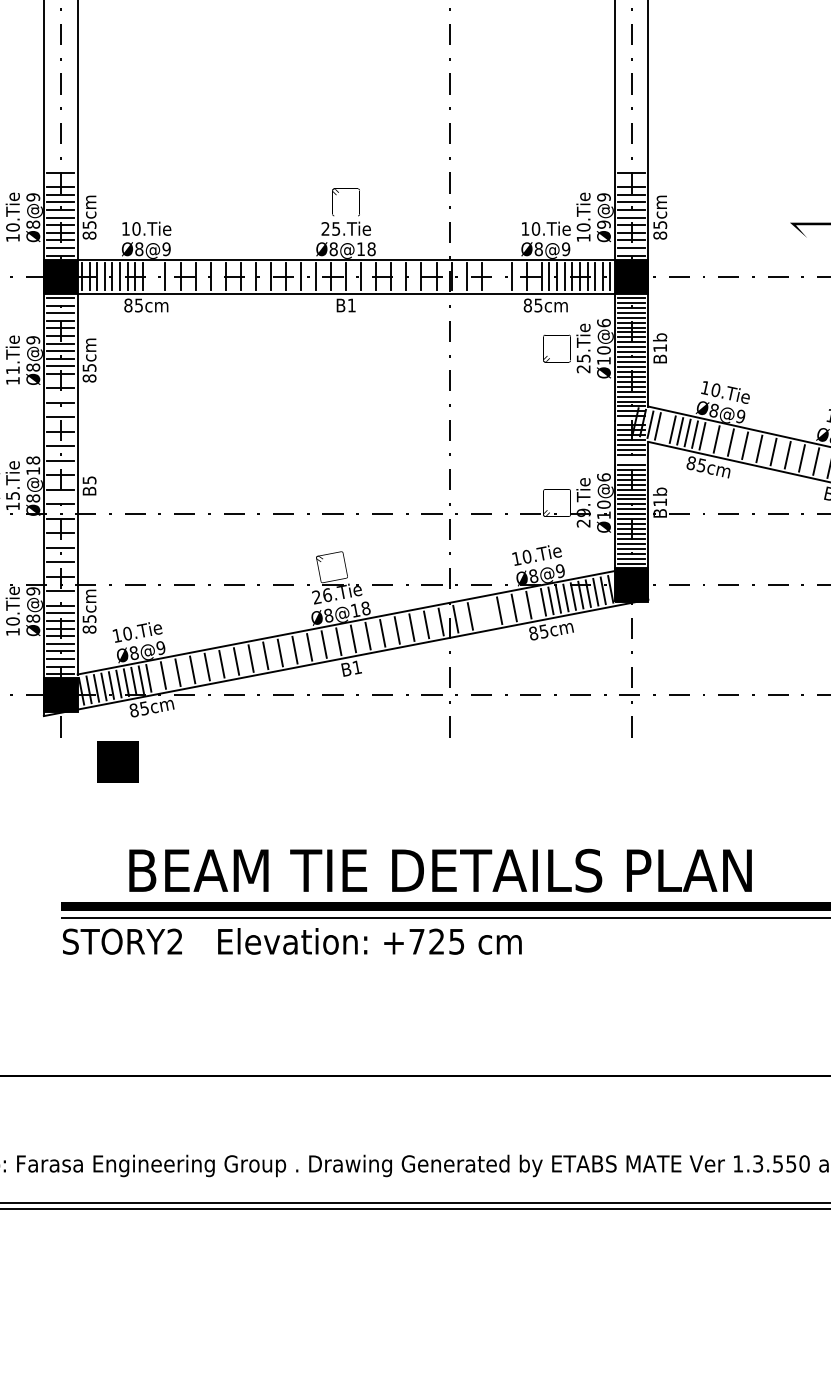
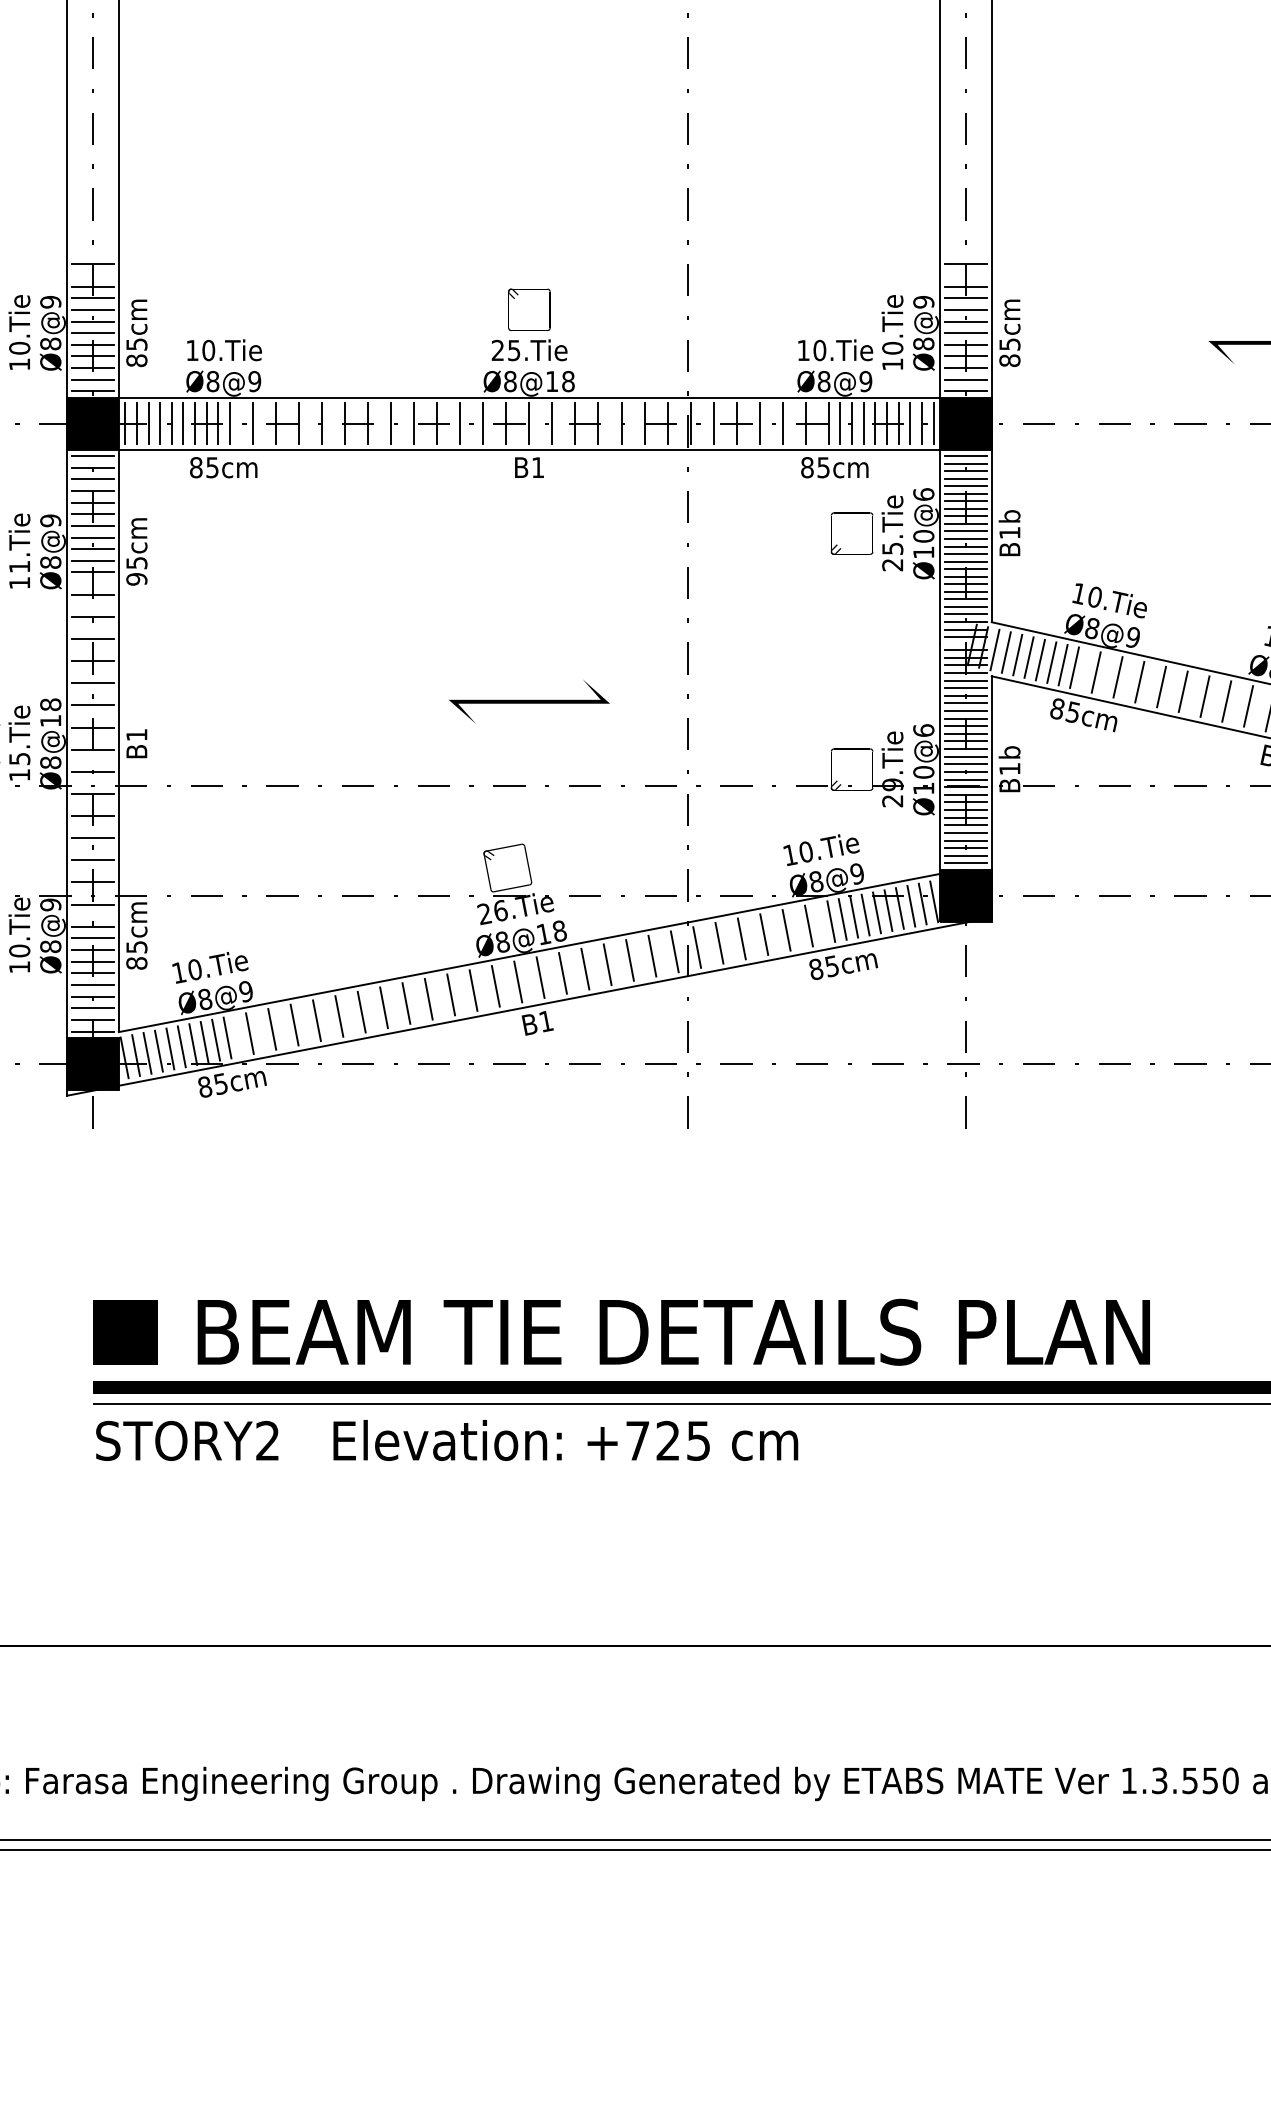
text: (603, 224) -> (923, 343), Ø9@9 -> Ø8@9
line: (150, 276) -> (230, 423), added
line: (496, 276) -> (759, 423), added
text: (89, 378) -> (136, 579), 85cm -> 95cm
line: (665, 427) -> (1017, 654), added
line: (345, 458) -> (528, 701), added
line: (631, 459) -> (965, 703), added
text: (89, 480) -> (136, 735), B5 -> B1
line: (484, 613) -> (741, 938), added
line: (117, 761) -> (124, 1331), moved

